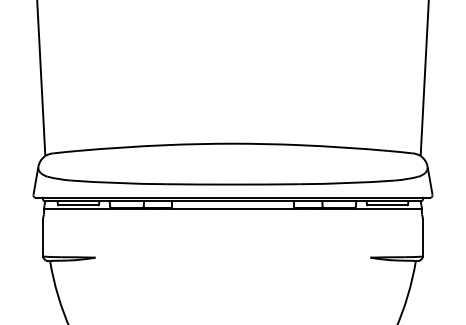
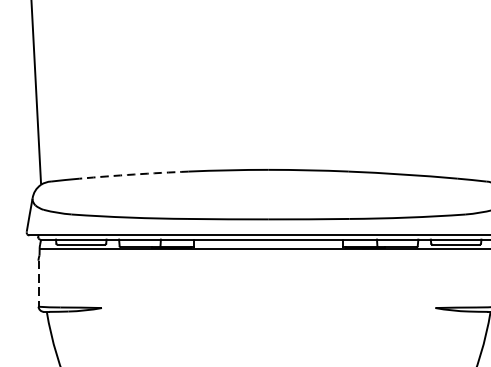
arc: (122, 147) -> (134, 174), solid -> dashed
line: (43, 237) -> (38, 283), solid -> dashed

